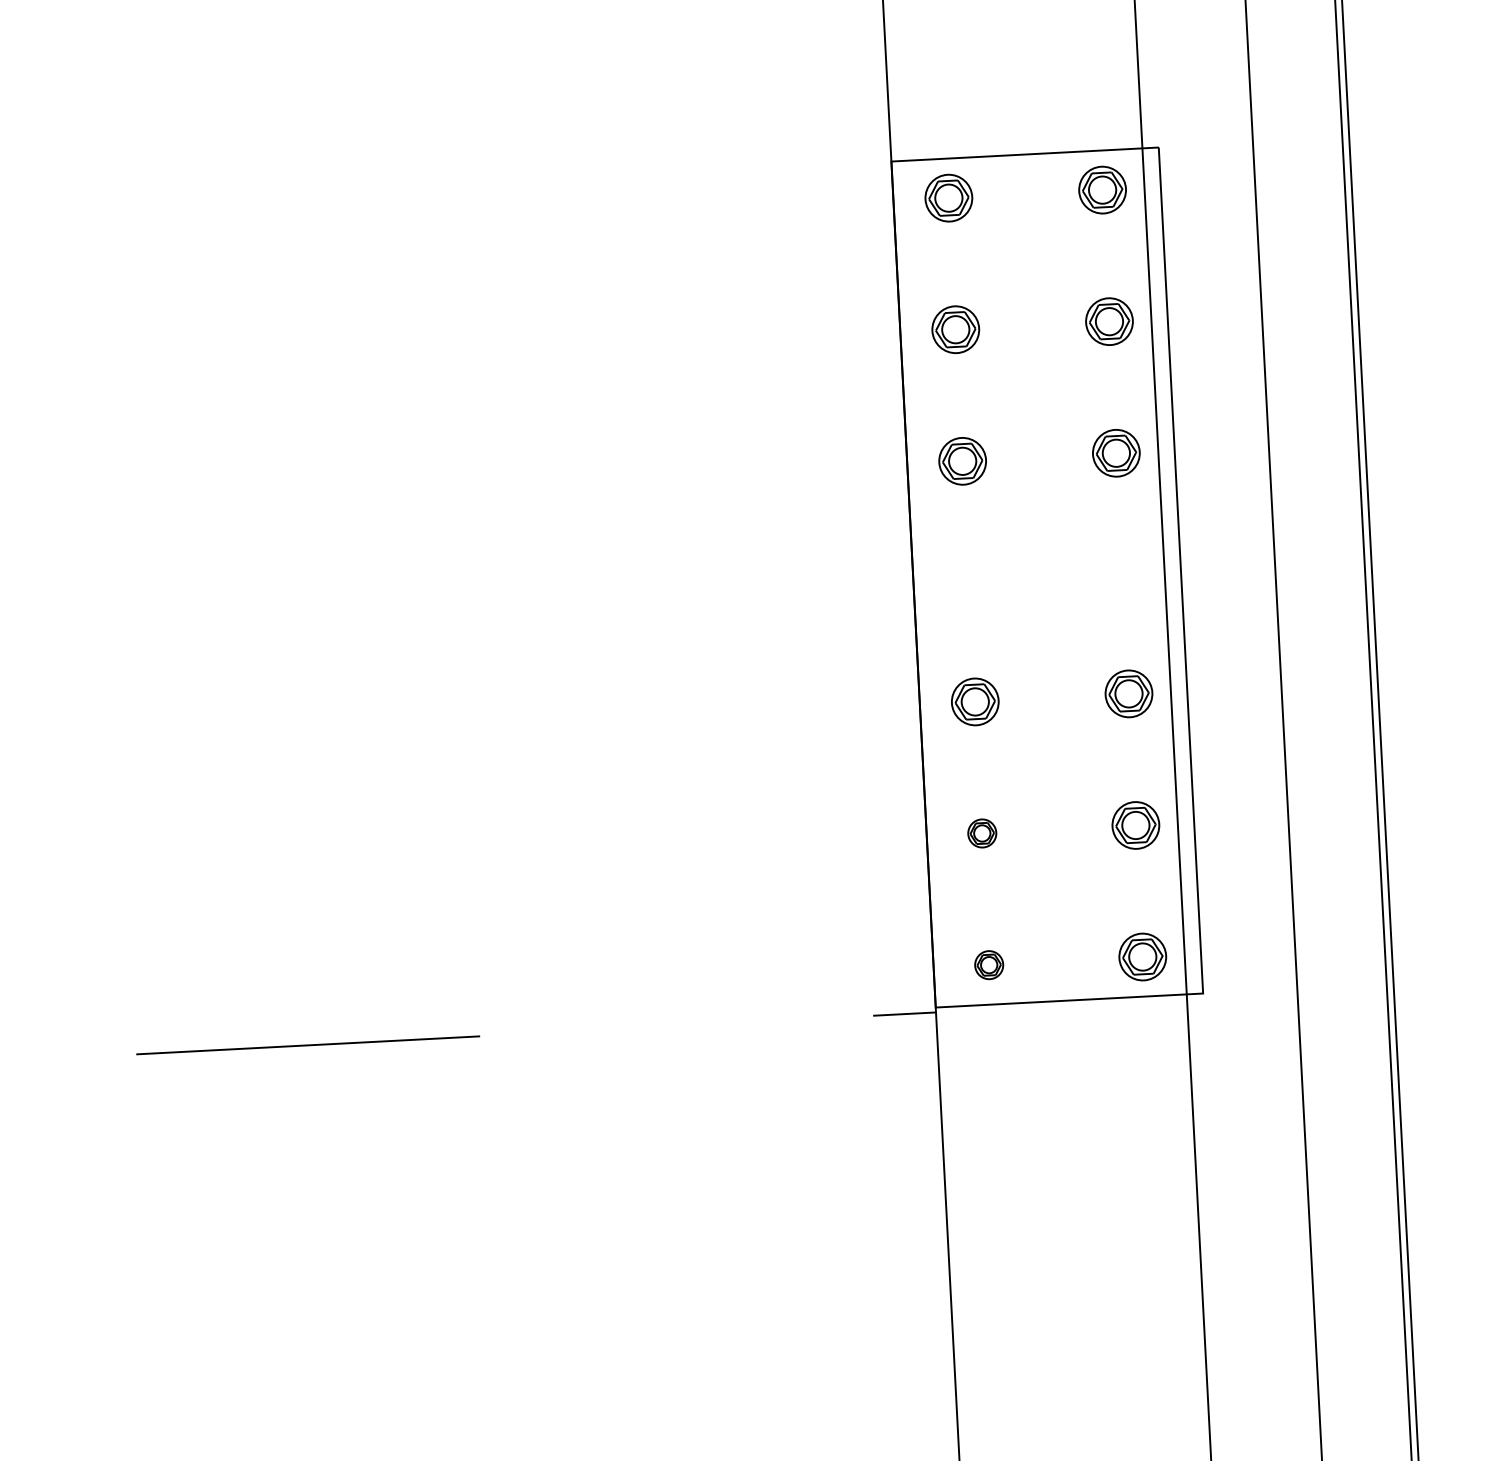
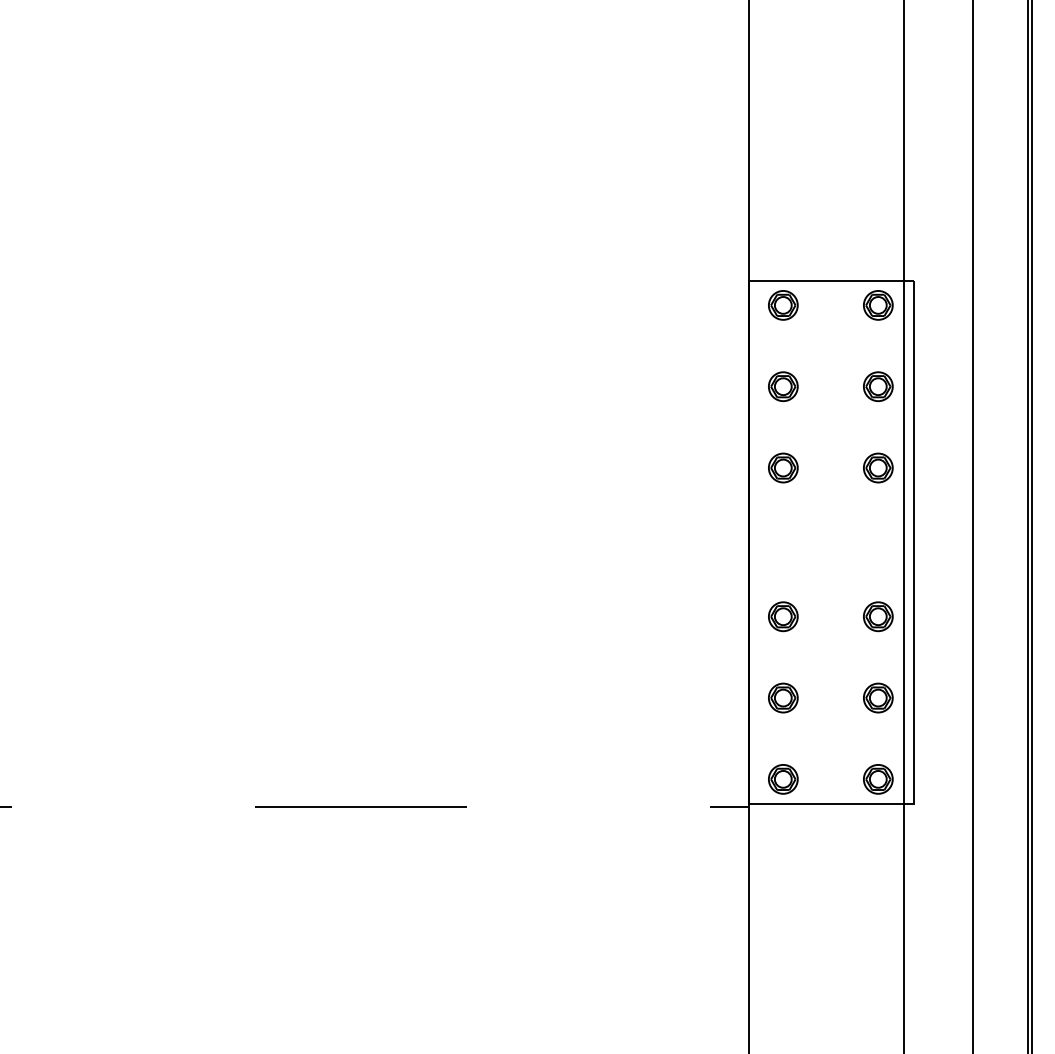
part: (982, 832) -> (783, 697), size x1.67
part: (989, 965) -> (783, 779), size x1.67

